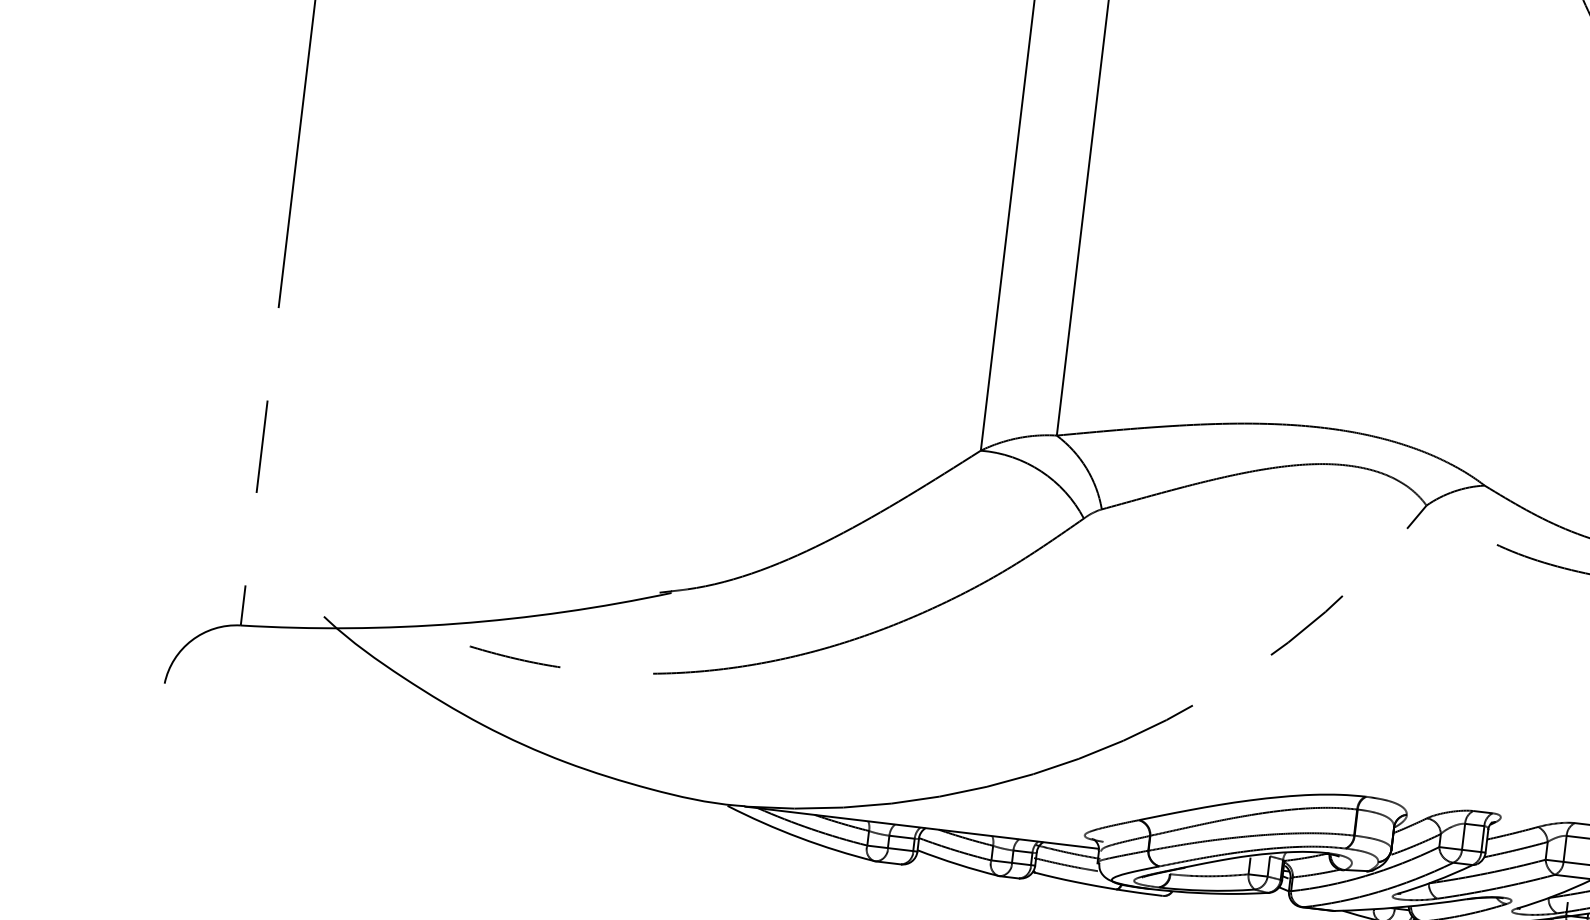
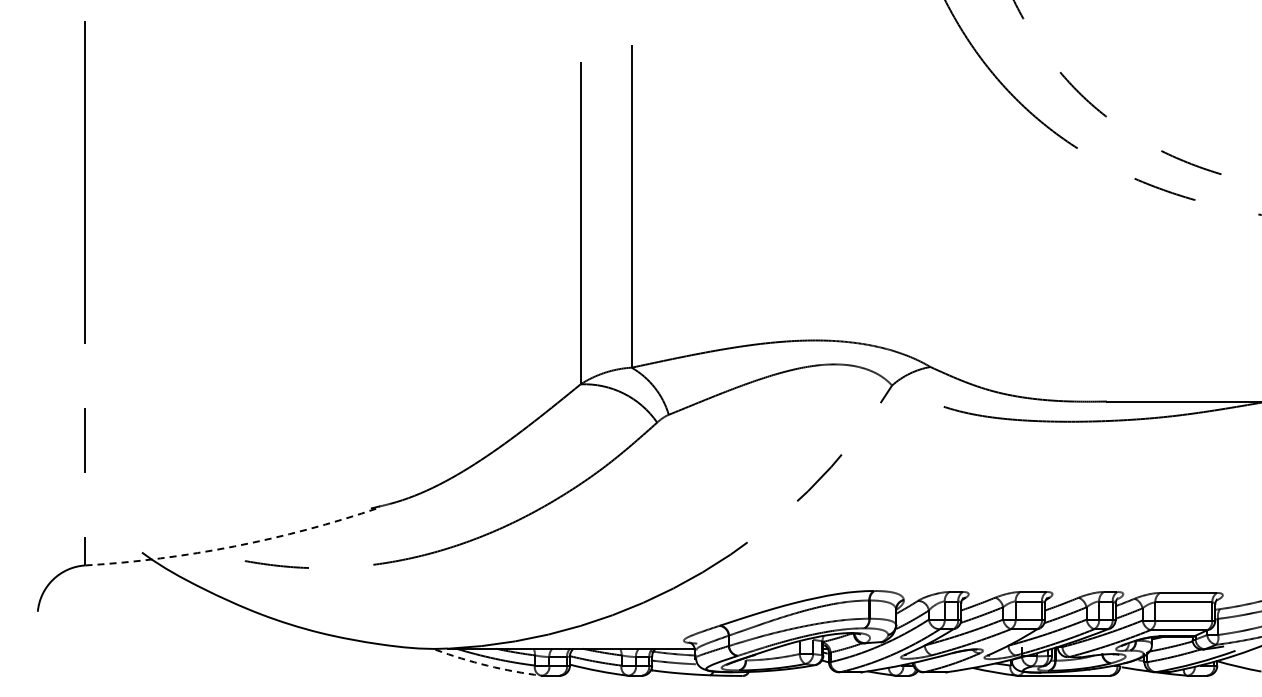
arc: (457, 623) -> (234, 546), solid -> dashed
arc: (799, 837) -> (487, 665), solid -> dashed

